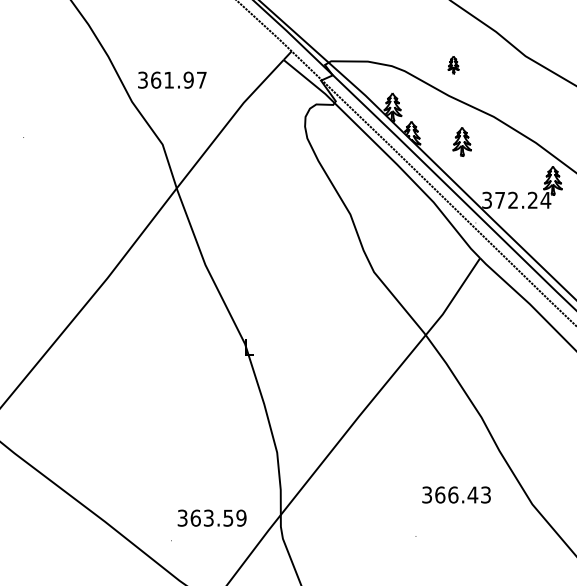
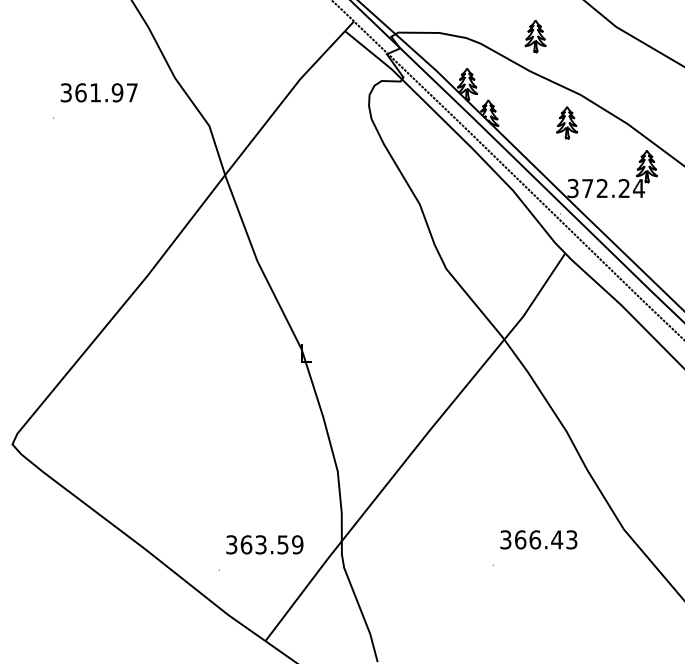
part: (453, 64) -> (535, 36), size x1.67
text: (171, 79) -> (98, 92), moved
part: (461, 141) -> (566, 122), moved
text: (456, 494) -> (538, 539), moved

